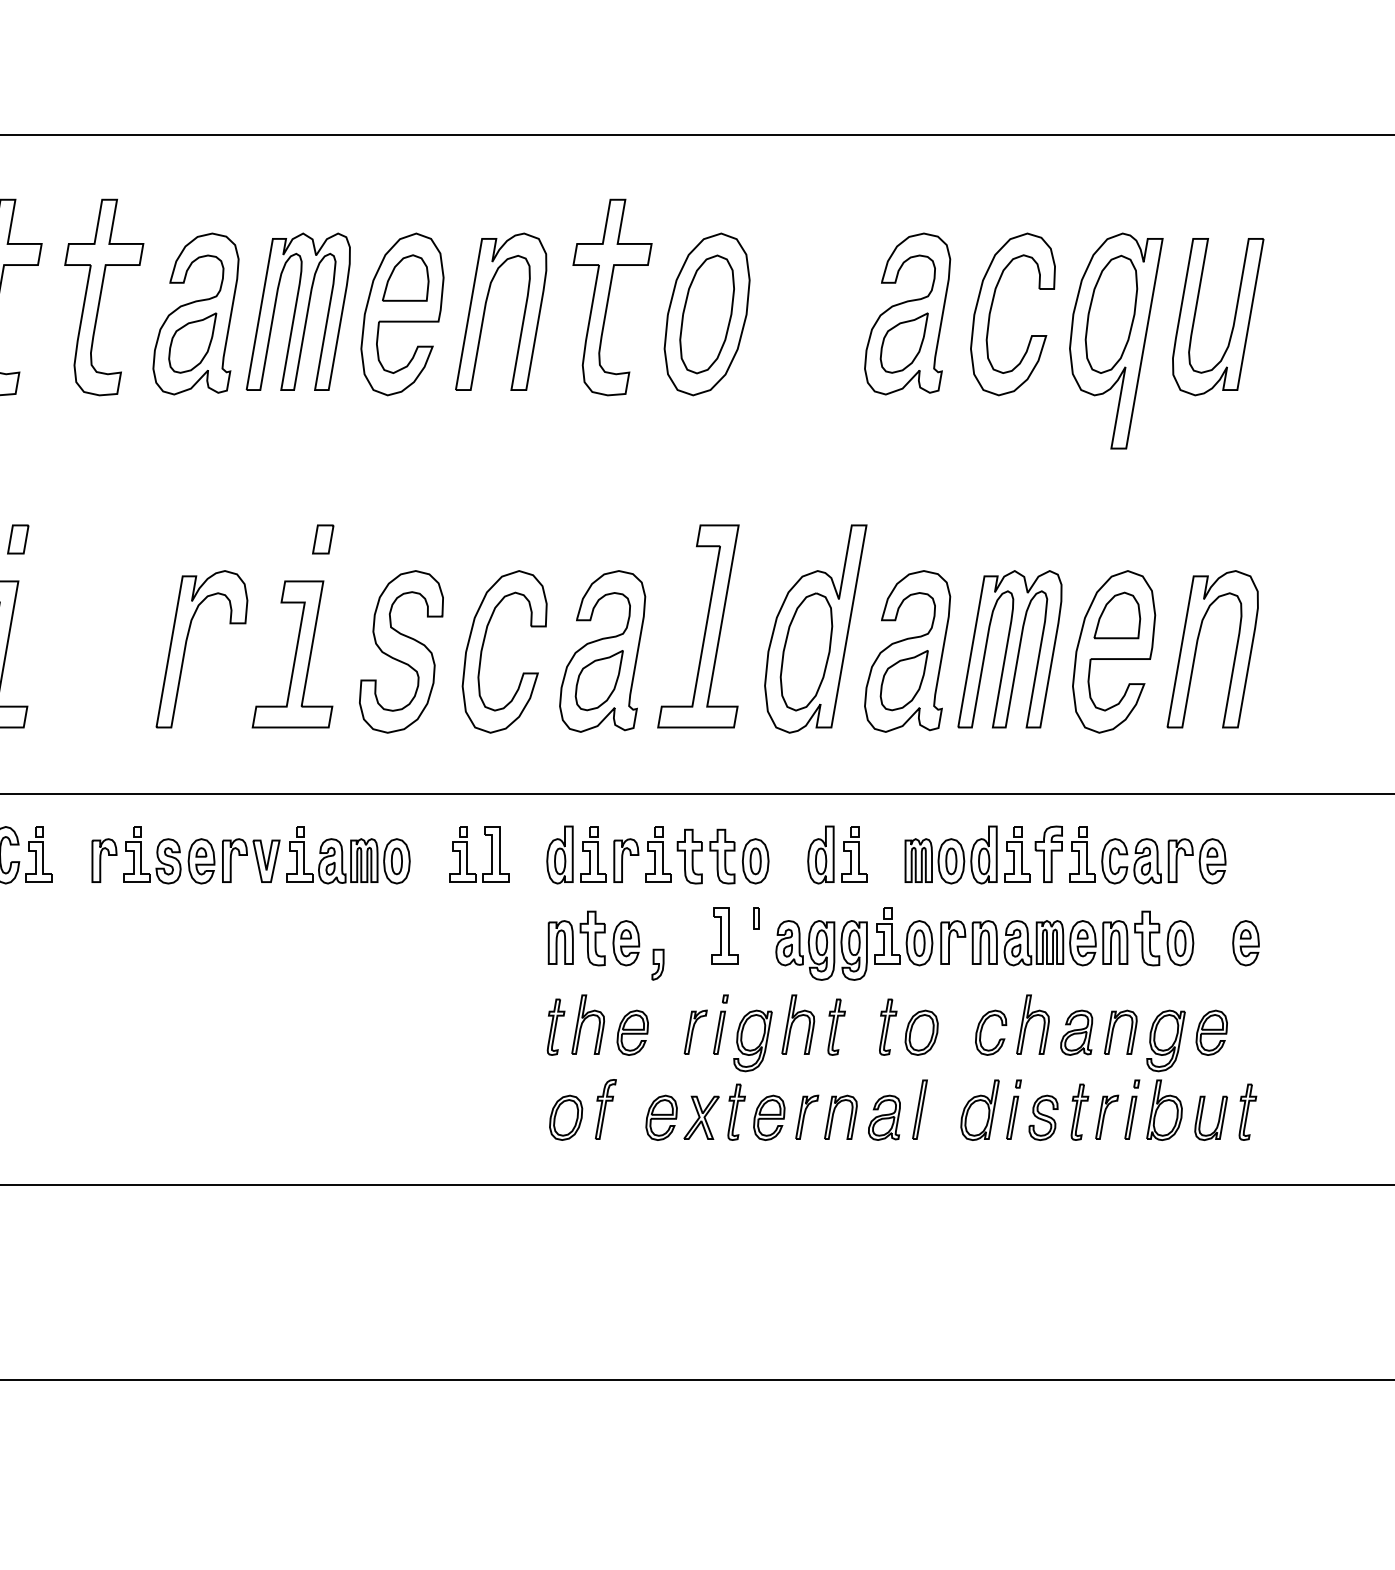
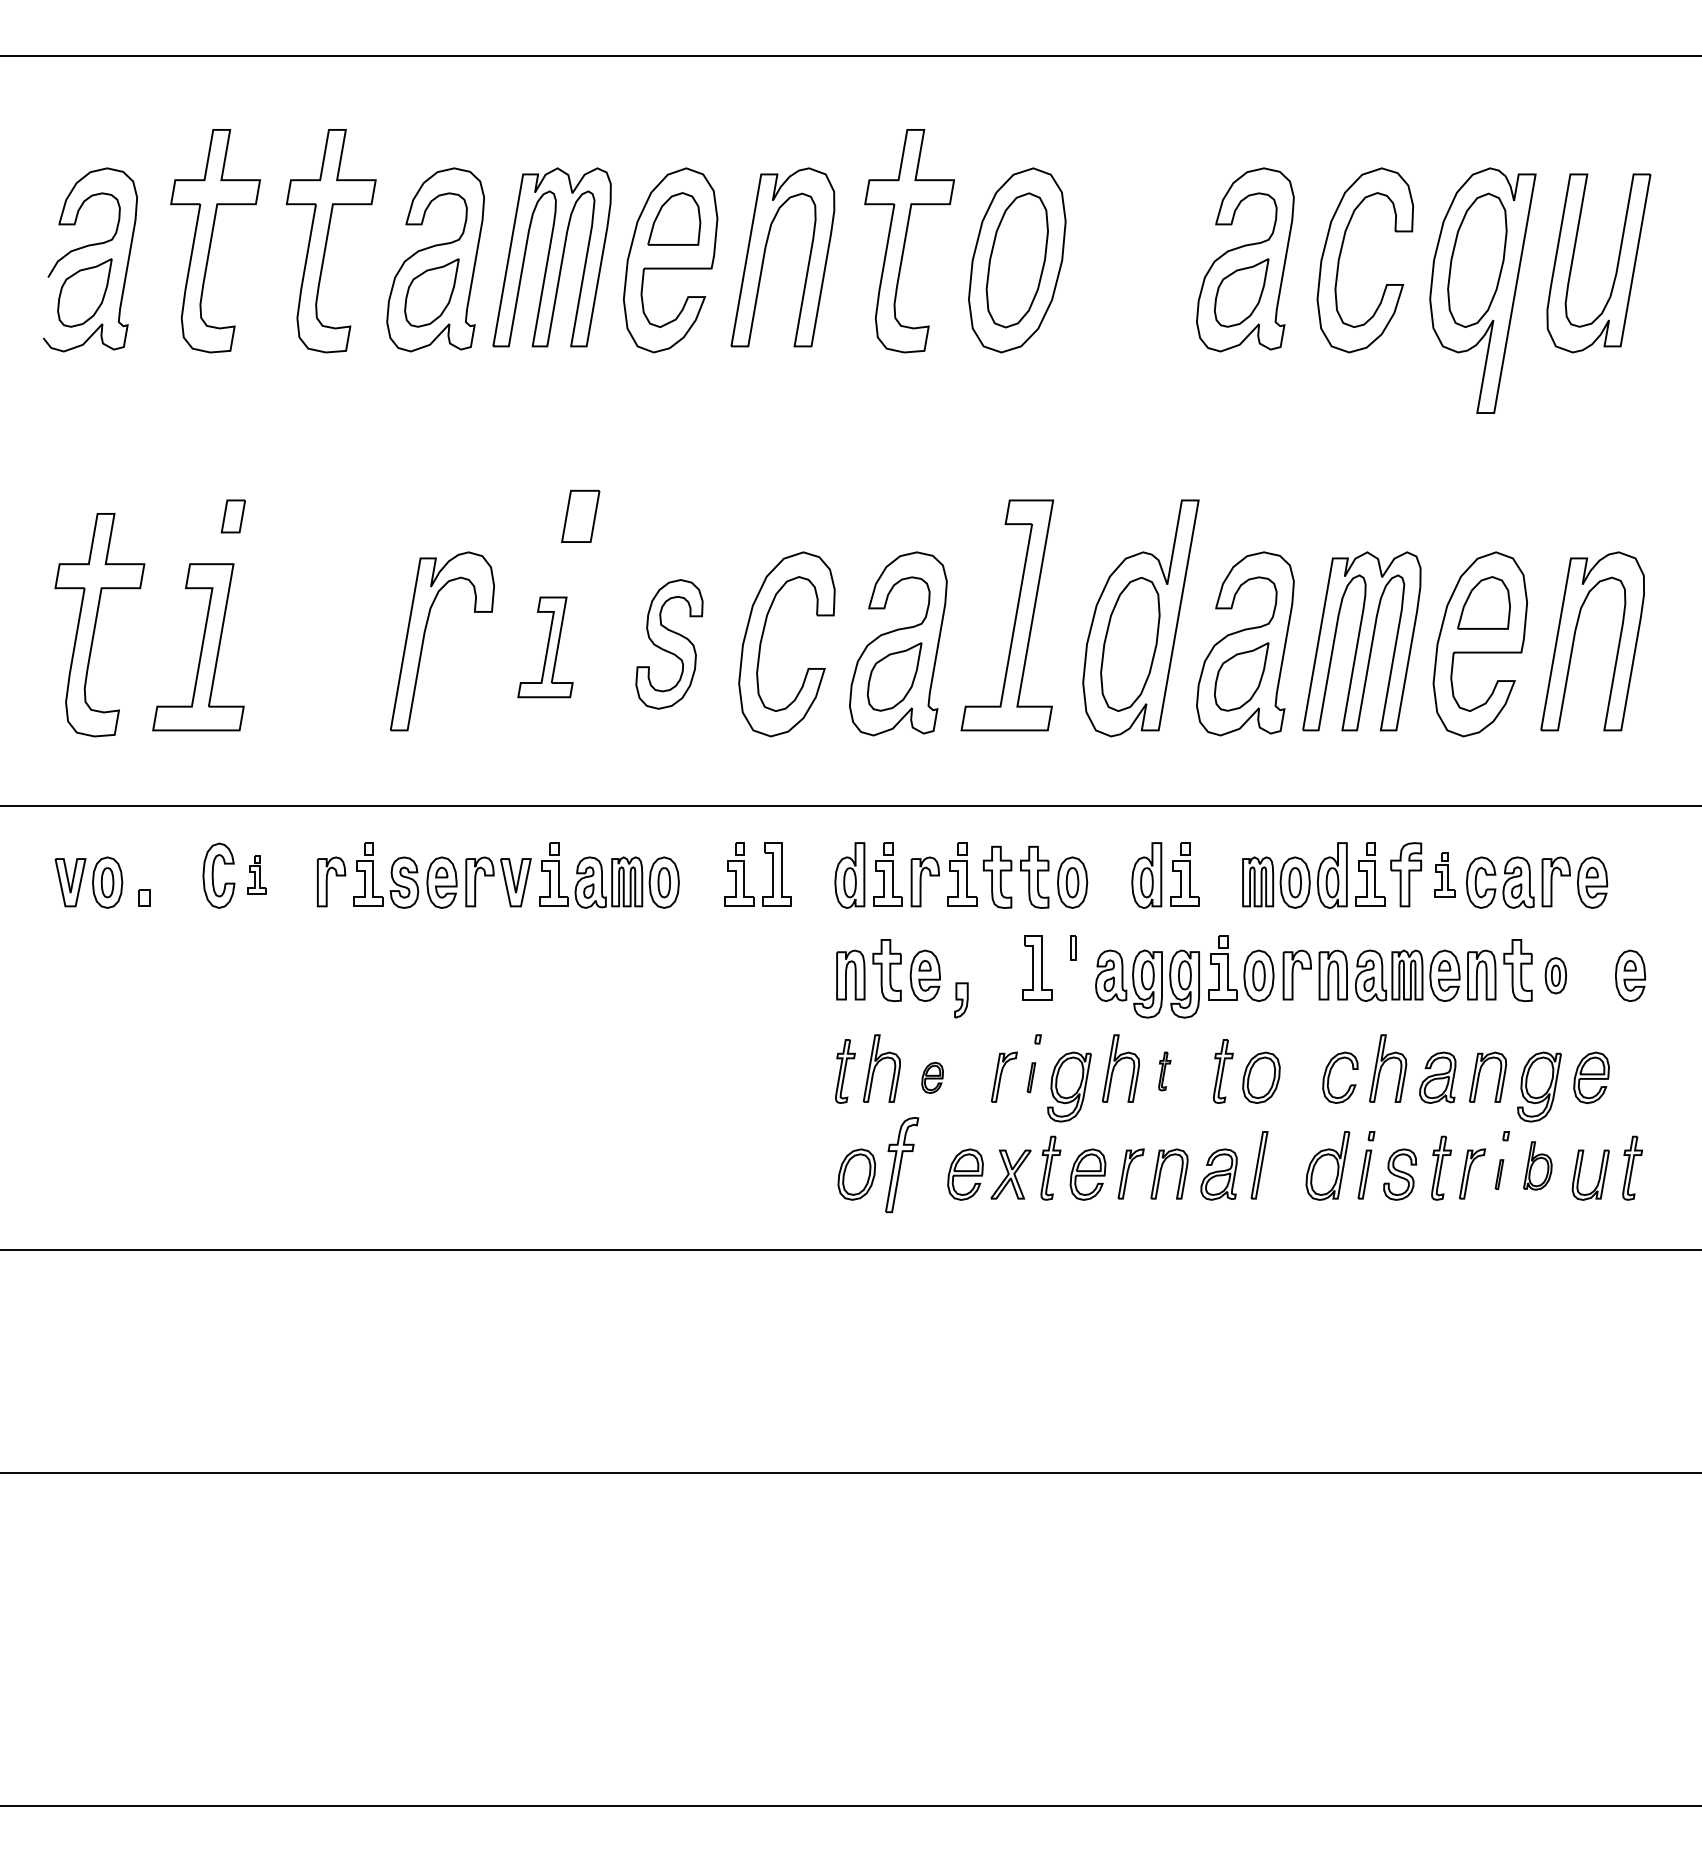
part: (322, 539) -> (579, 516), size x1.6
part: (401, 652) -> (669, 644), size x0.7
part: (292, 654) -> (545, 647), size x0.6
part: (38, 854) -> (256, 874), size x0.6
part: (1082, 854) -> (1444, 874), size x0.7
part: (1180, 942) -> (1555, 975), size x0.7
part: (836, 1027) -> (1164, 1071), size x0.6
part: (632, 1032) -> (932, 1077), size x0.6
part: (719, 1032) -> (1031, 1077), size x0.6
part: (605, 1108) -> (901, 1164), size x1.4
part: (1164, 1109) -> (1537, 1165), size x0.7
part: (1130, 1117) -> (1499, 1174), size x0.6

